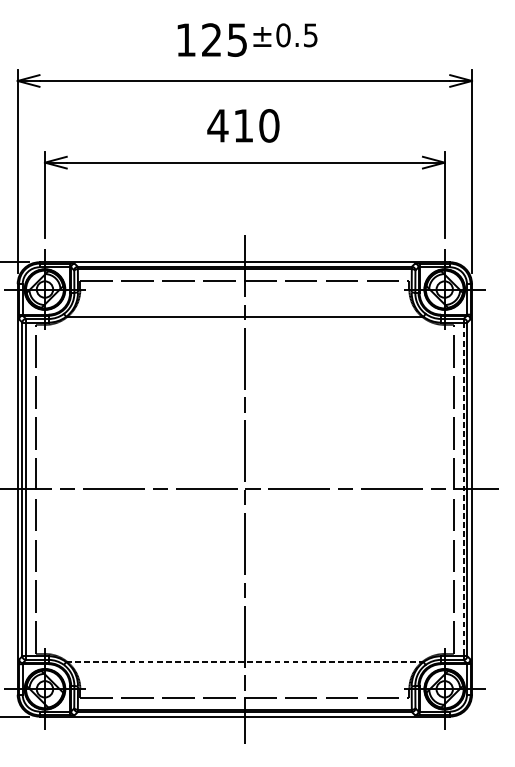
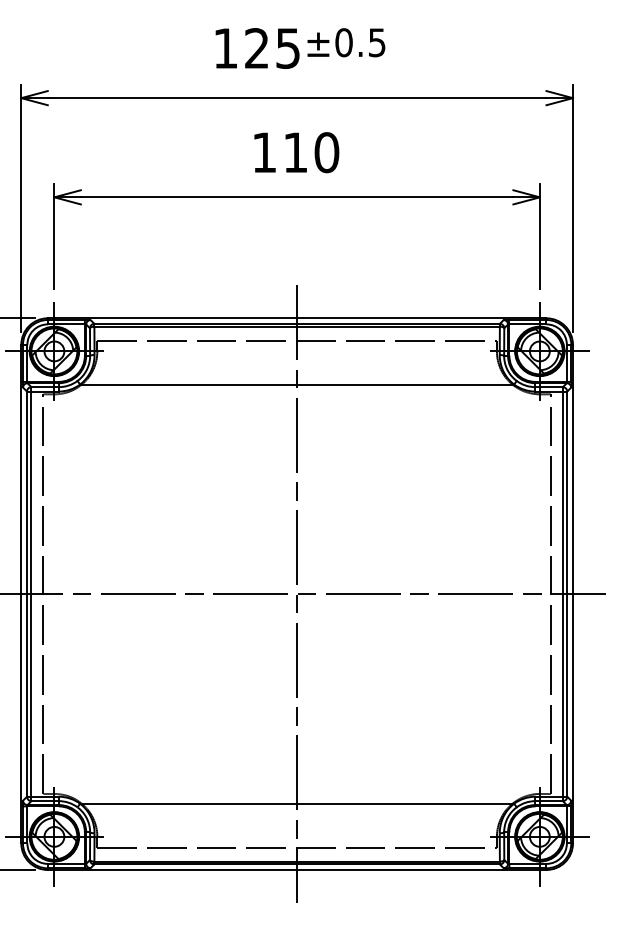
text: (217, 125) -> (264, 152), 410 -> 110
line: (463, 489) -> (562, 594), dashed -> solid
line: (245, 661) -> (297, 803), dashed -> solid

